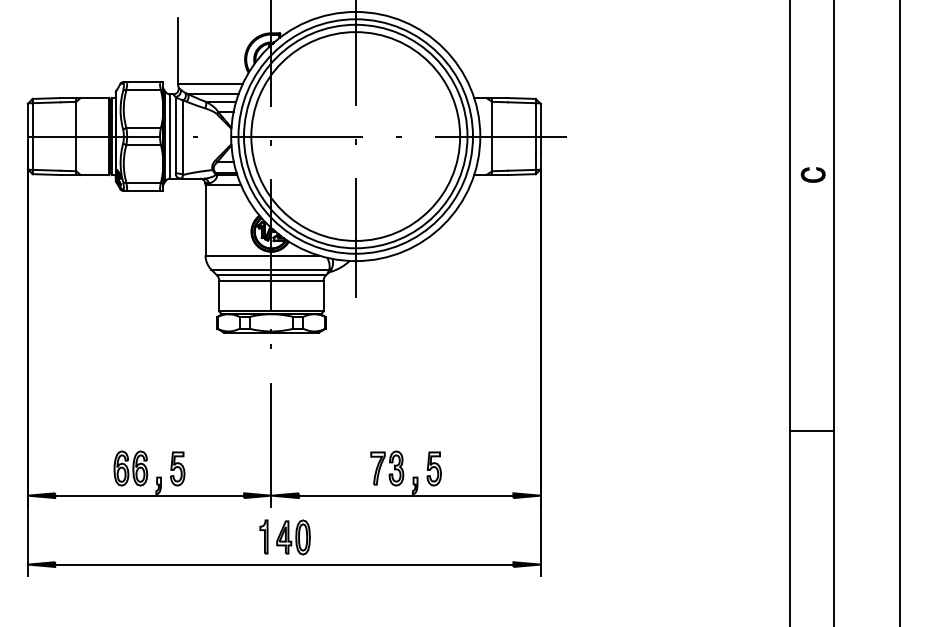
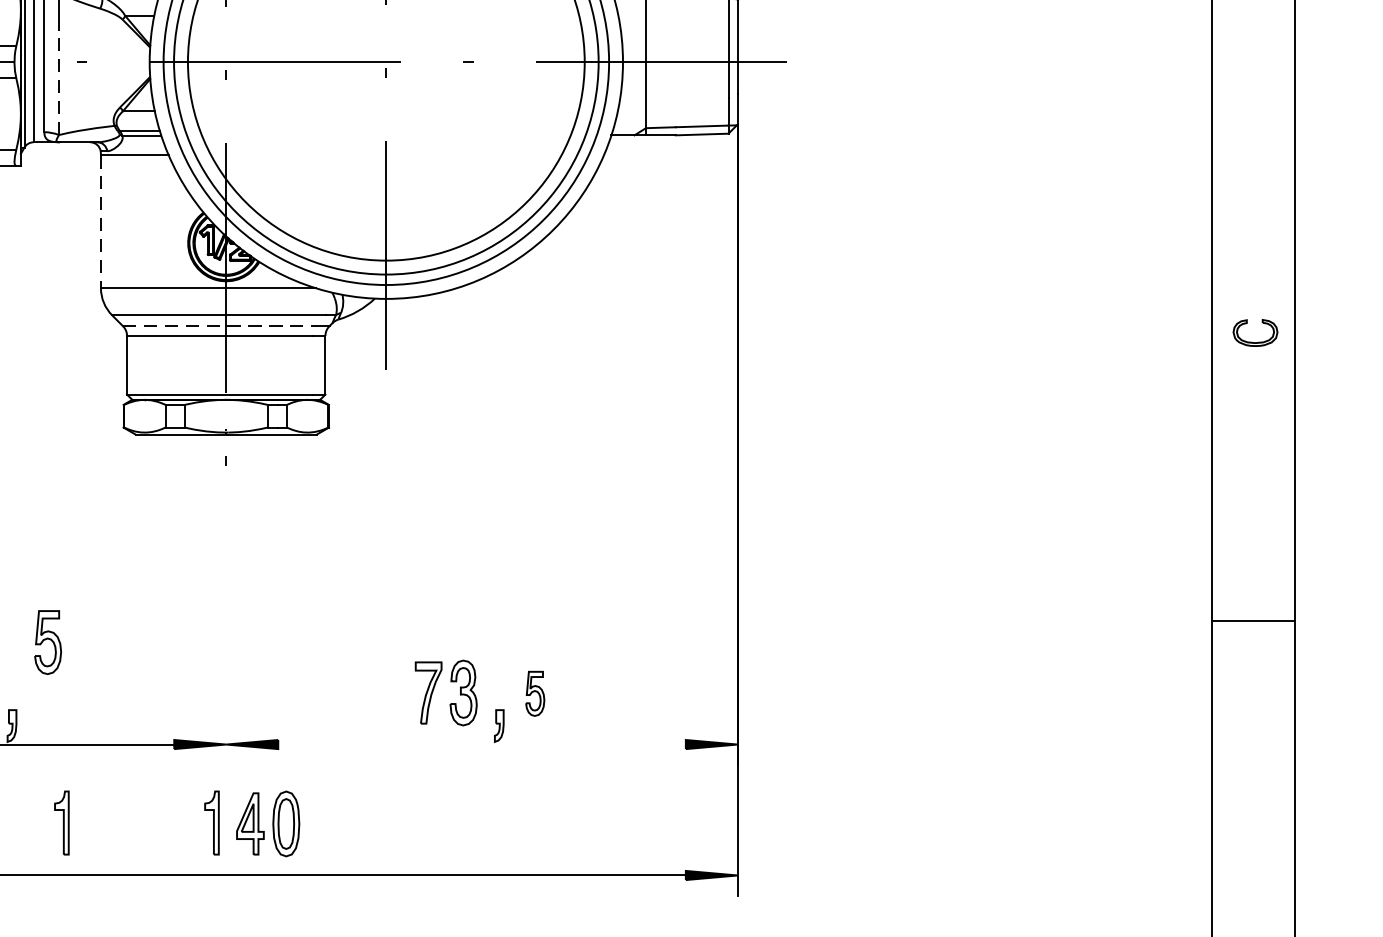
line: (183, 145) -> (59, 79), solid -> dashed
part: (812, 174) -> (1254, 331), moved
line: (205, 220) -> (100, 221), solid -> dashed
line: (268, 275) -> (220, 326), solid -> dashed
line: (271, 444) -> (226, 647), removed
part: (177, 468) -> (47, 641), moved
part: (433, 468) -> (534, 692), size x0.7
line: (405, 495) -> (480, 744), removed
part: (184, 536) -> (61, 822), added

